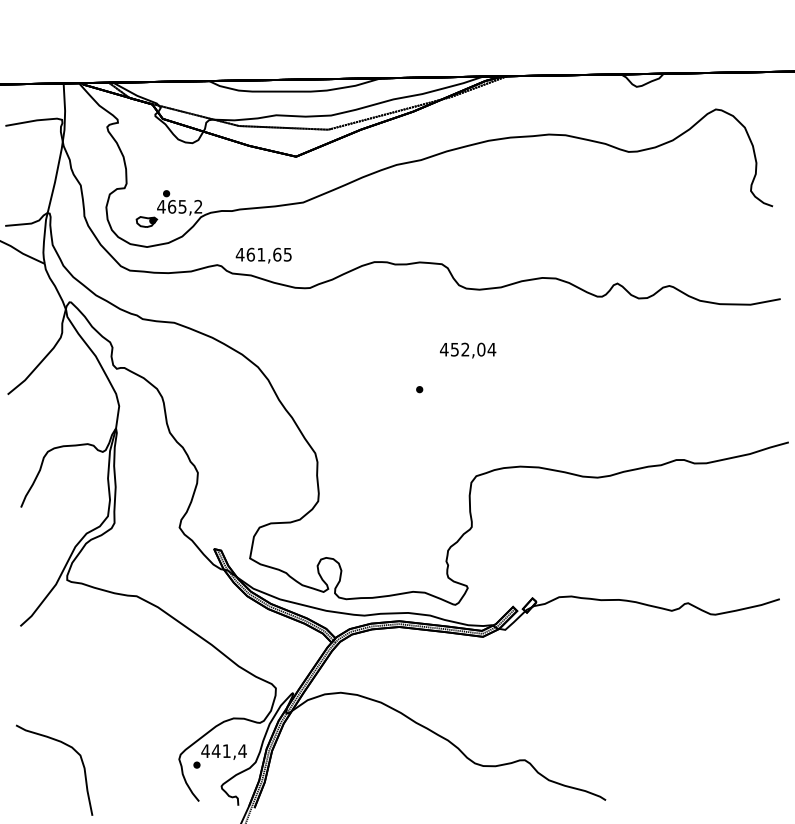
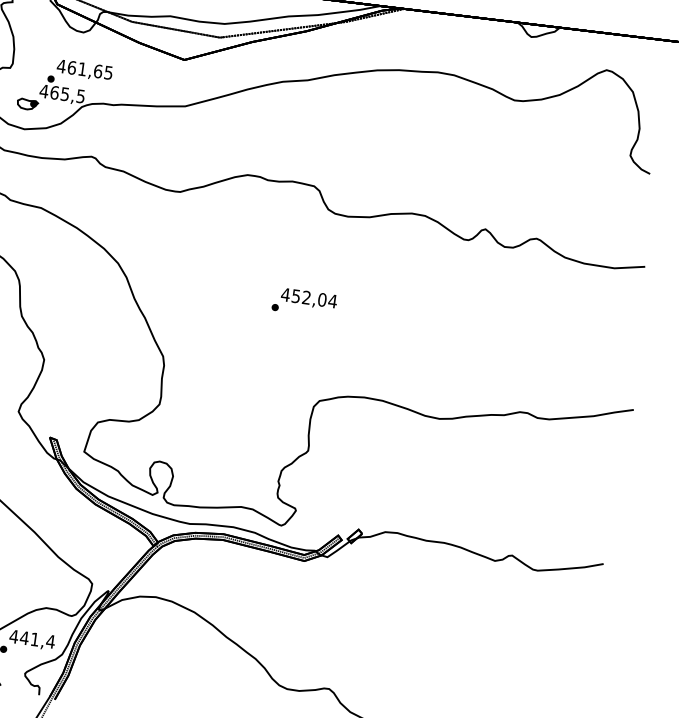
text: (198, 206) -> (80, 96), 465,2 -> 465,5
text: (263, 255) -> (84, 70), moved
text: (468, 350) -> (309, 298), moved

